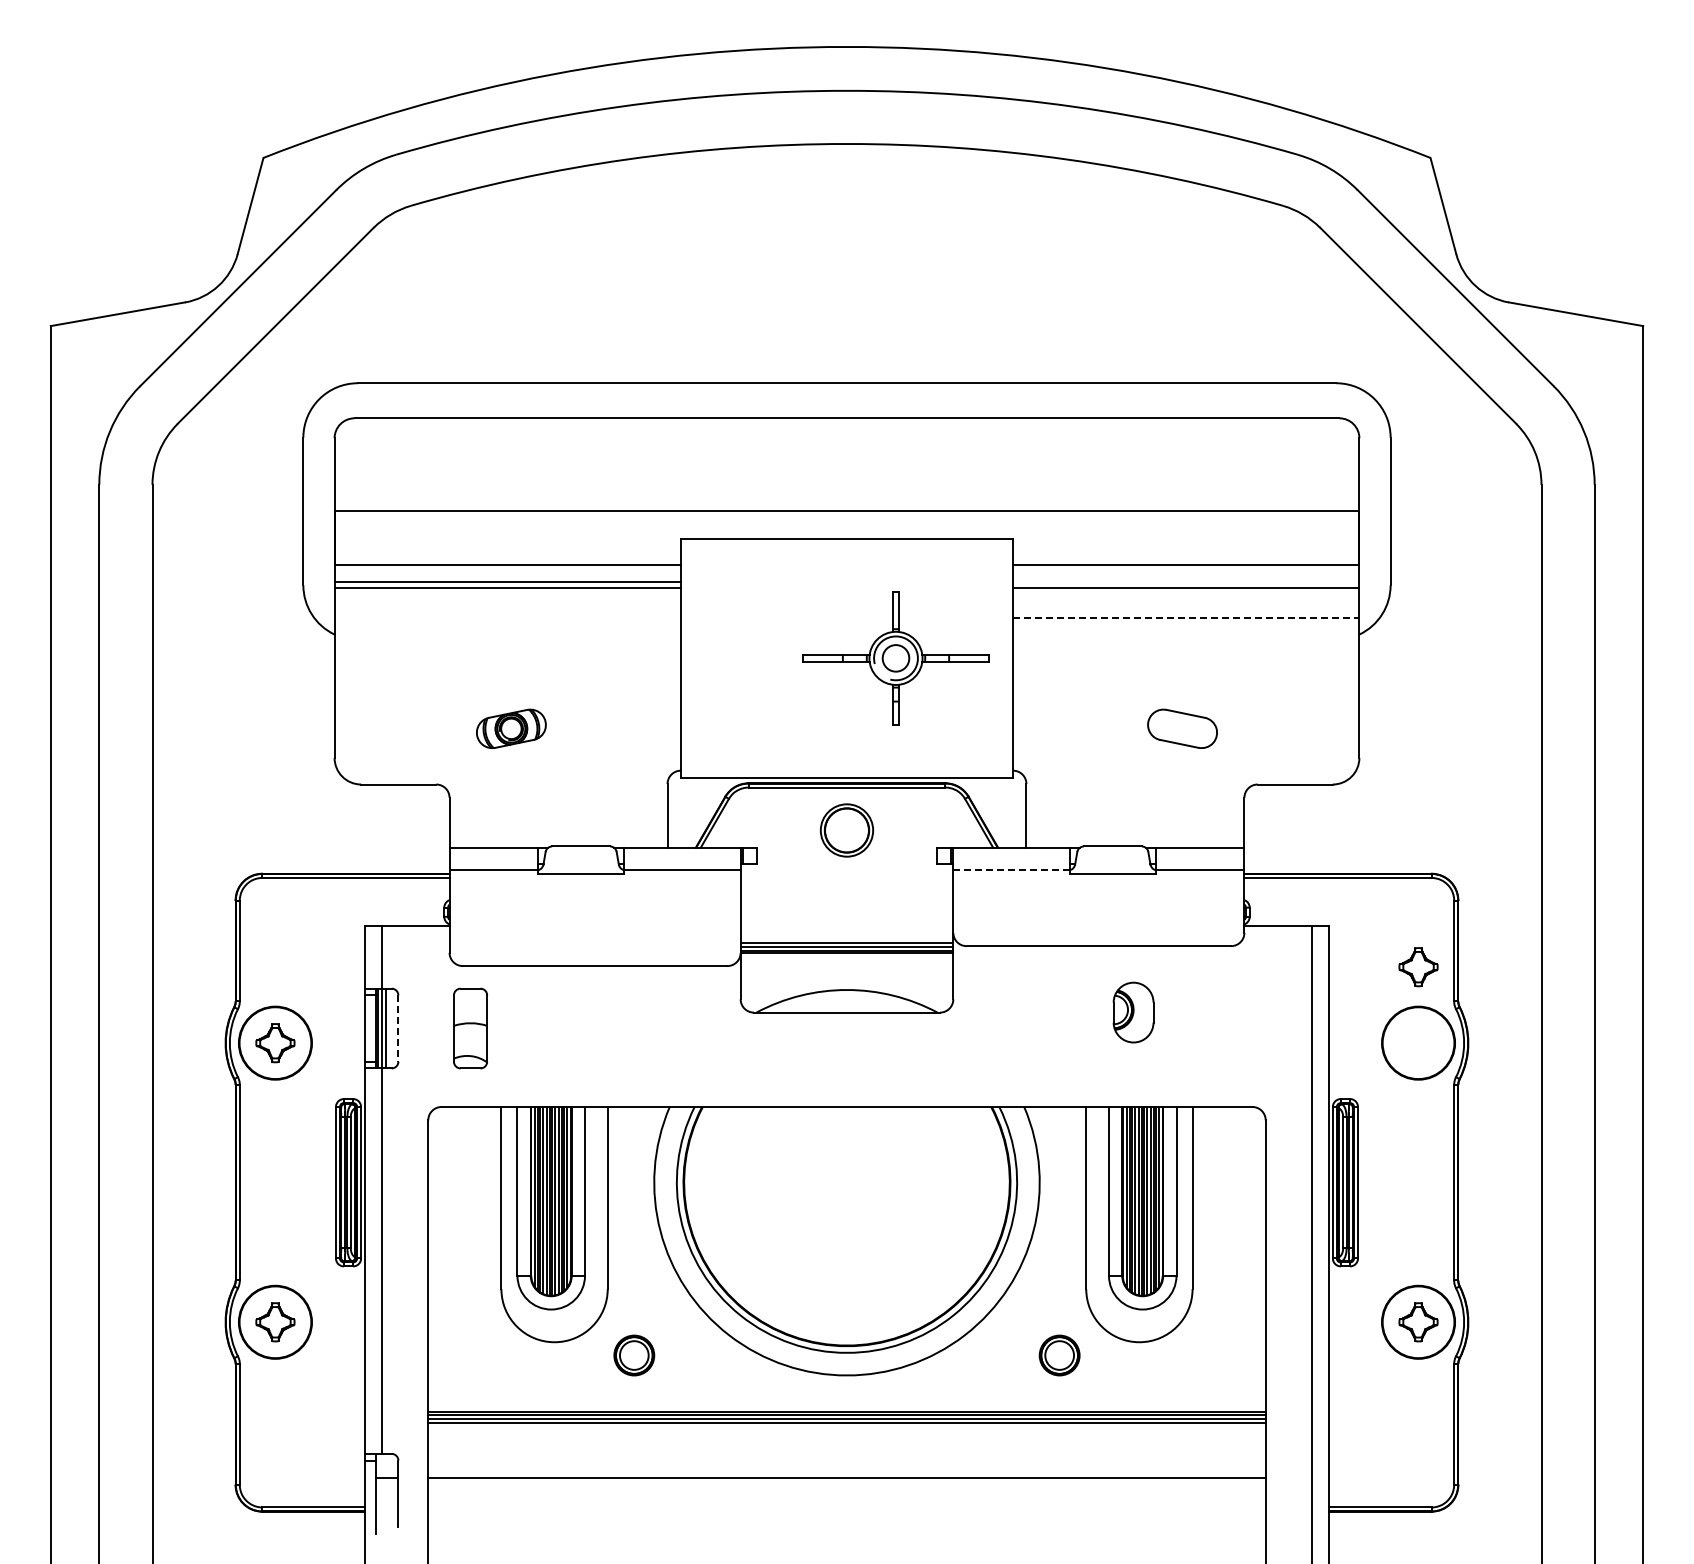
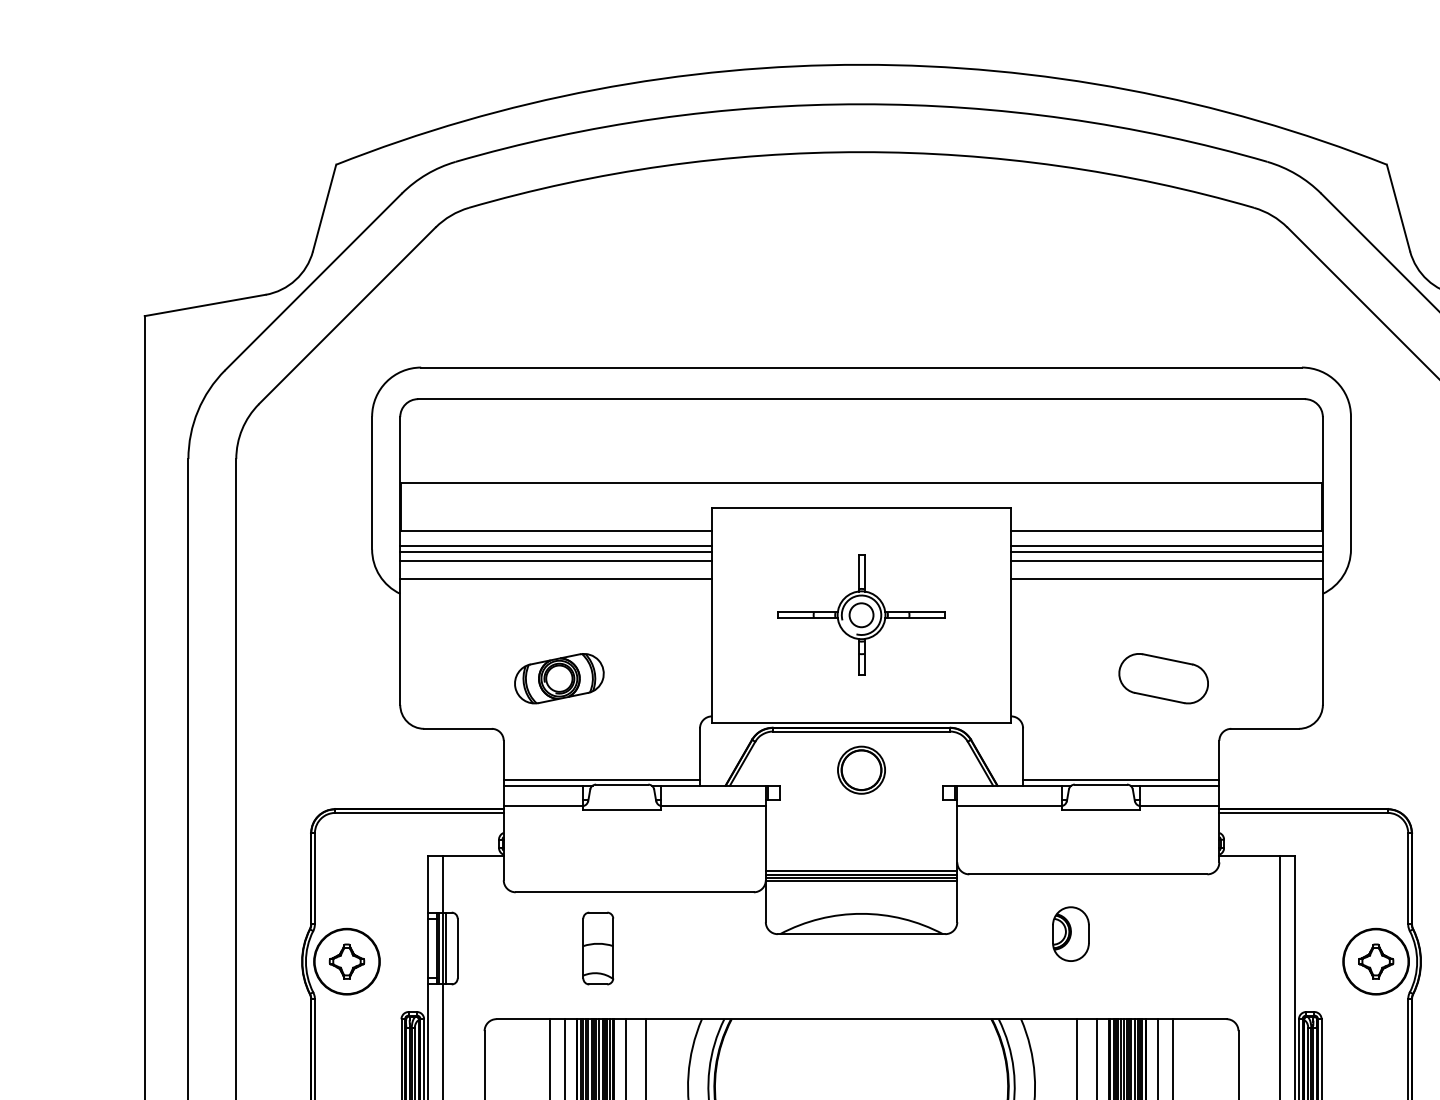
line: (1186, 581) -> (1167, 546), added
line: (507, 598) -> (555, 561), added
line: (1186, 598) -> (1167, 561), added
line: (507, 618) -> (555, 579), added
line: (1186, 618) -> (1167, 579), dashed -> solid
part: (895, 658) -> (861, 615), moved
part: (511, 728) -> (559, 678), size x1.43
part: (1182, 728) -> (1163, 678), size x1.43
line: (558, 841) -> (601, 780), added
line: (1135, 841) -> (1121, 780), added
line: (1010, 870) -> (1008, 806), dashed -> solid
part: (1418, 967) -> (1376, 961), moved
part: (1133, 1012) -> (1070, 934), moved
part: (470, 1028) -> (598, 948), moved
line: (398, 1029) -> (457, 949), dashed -> solid

